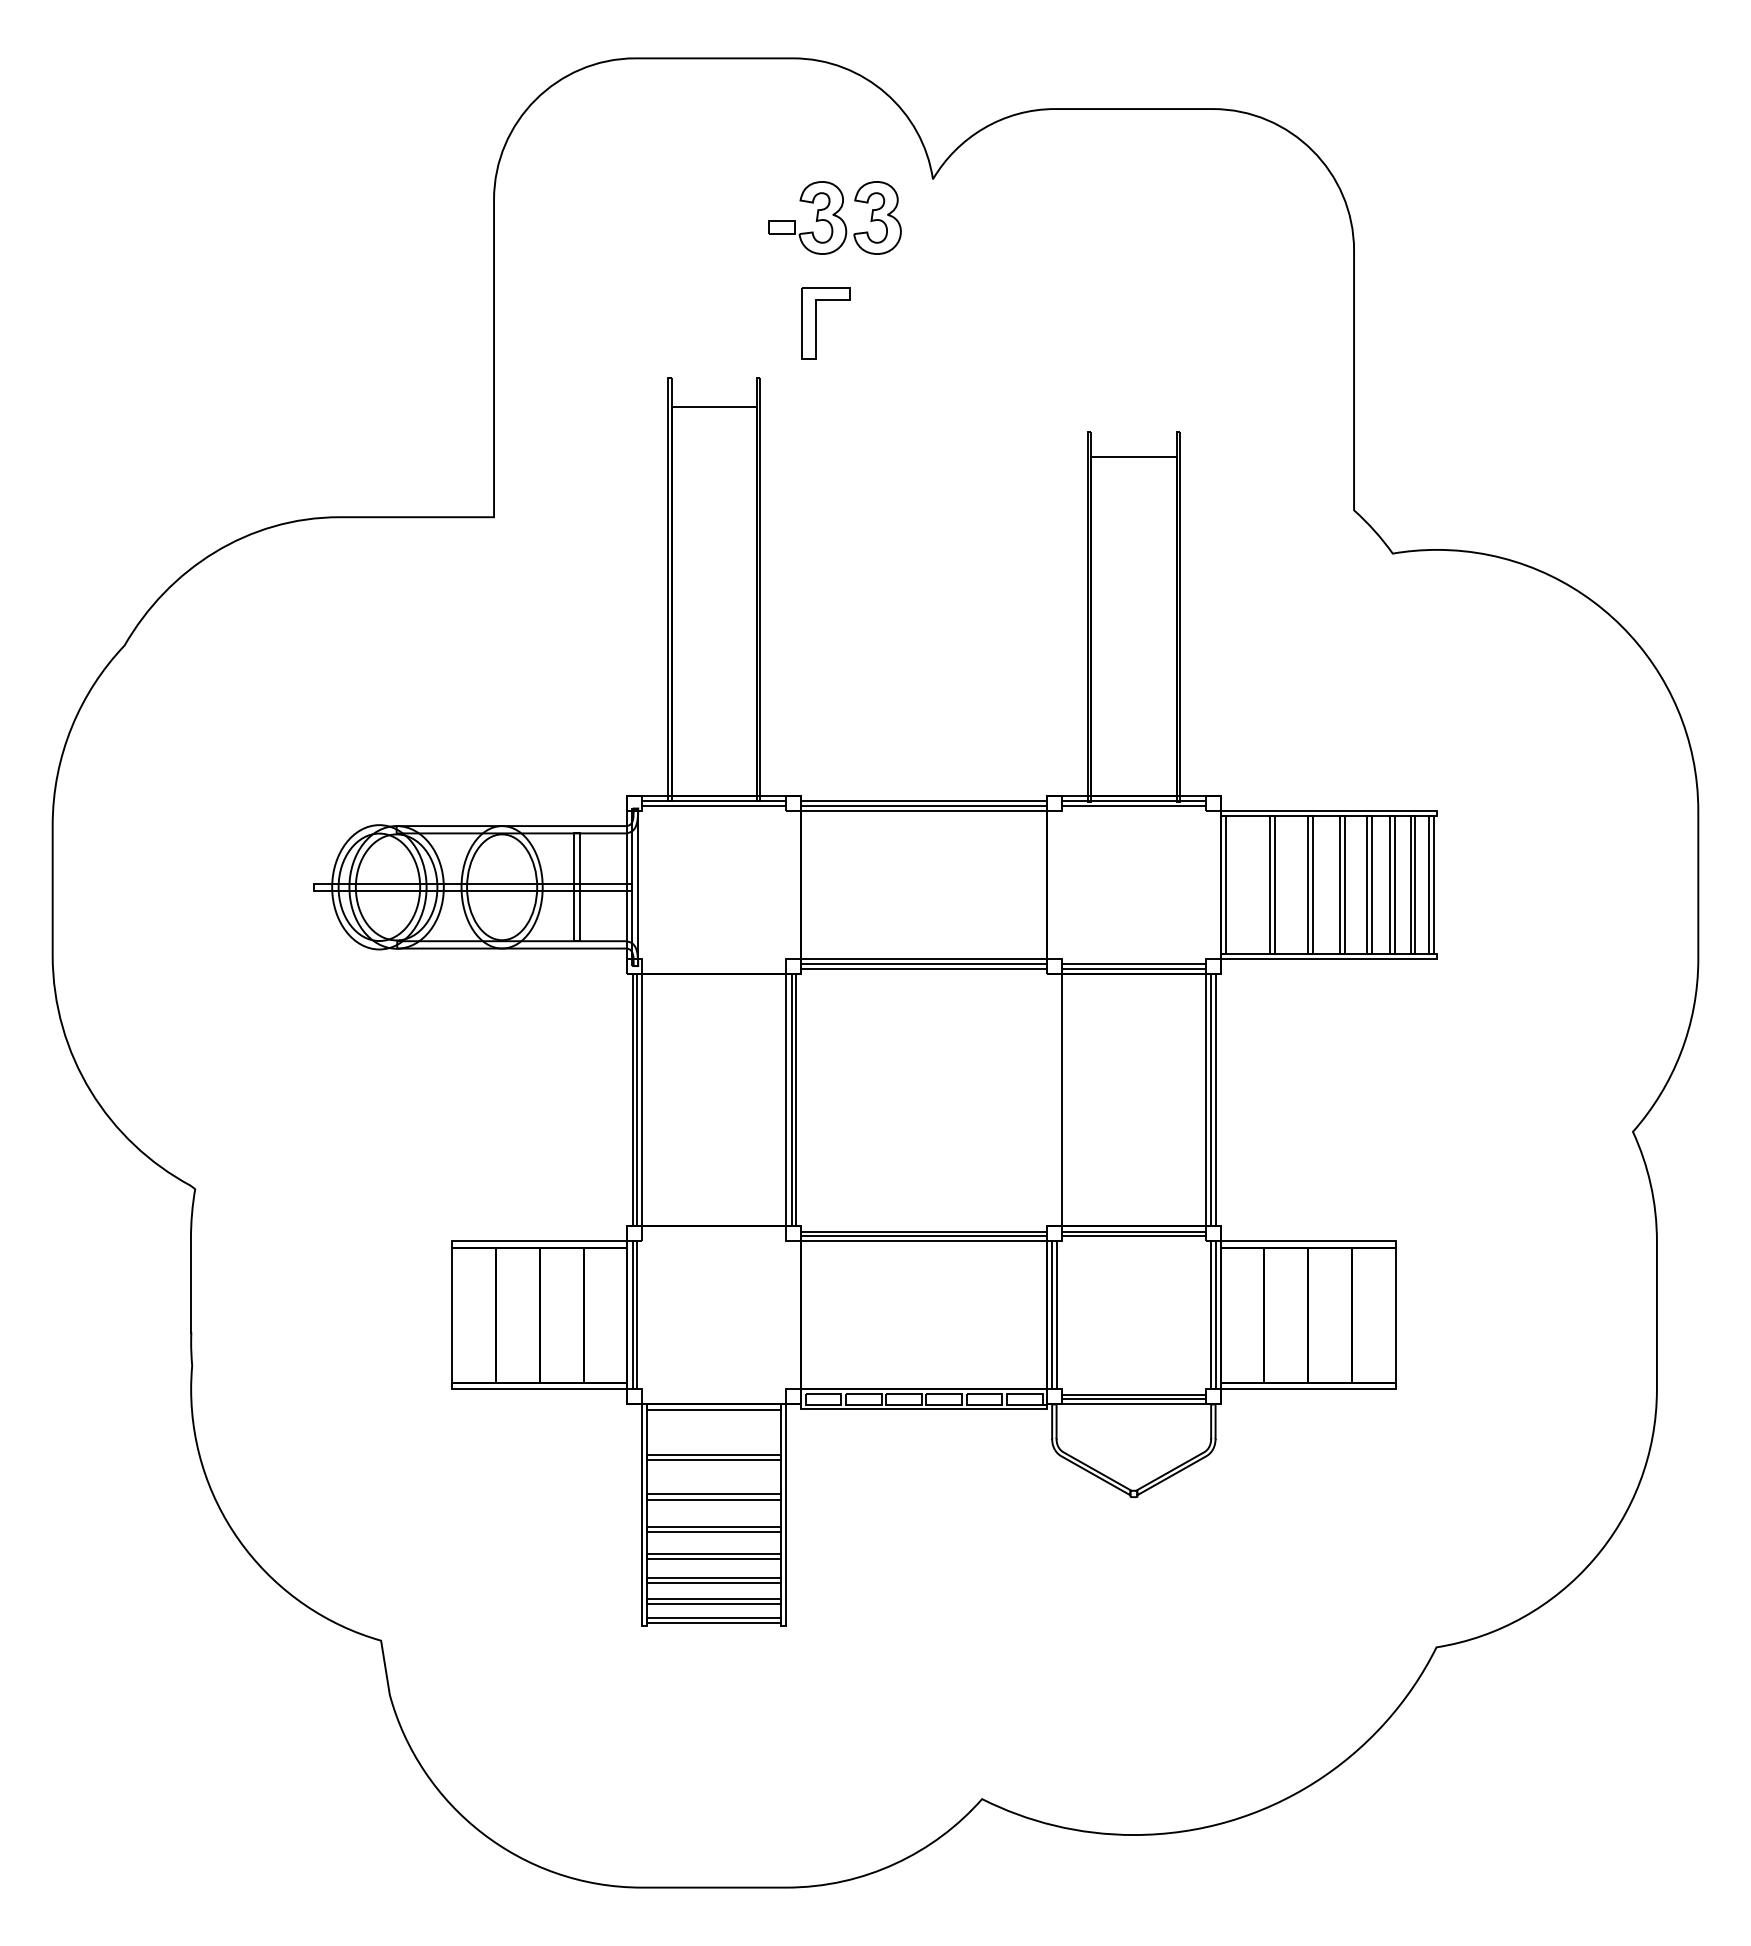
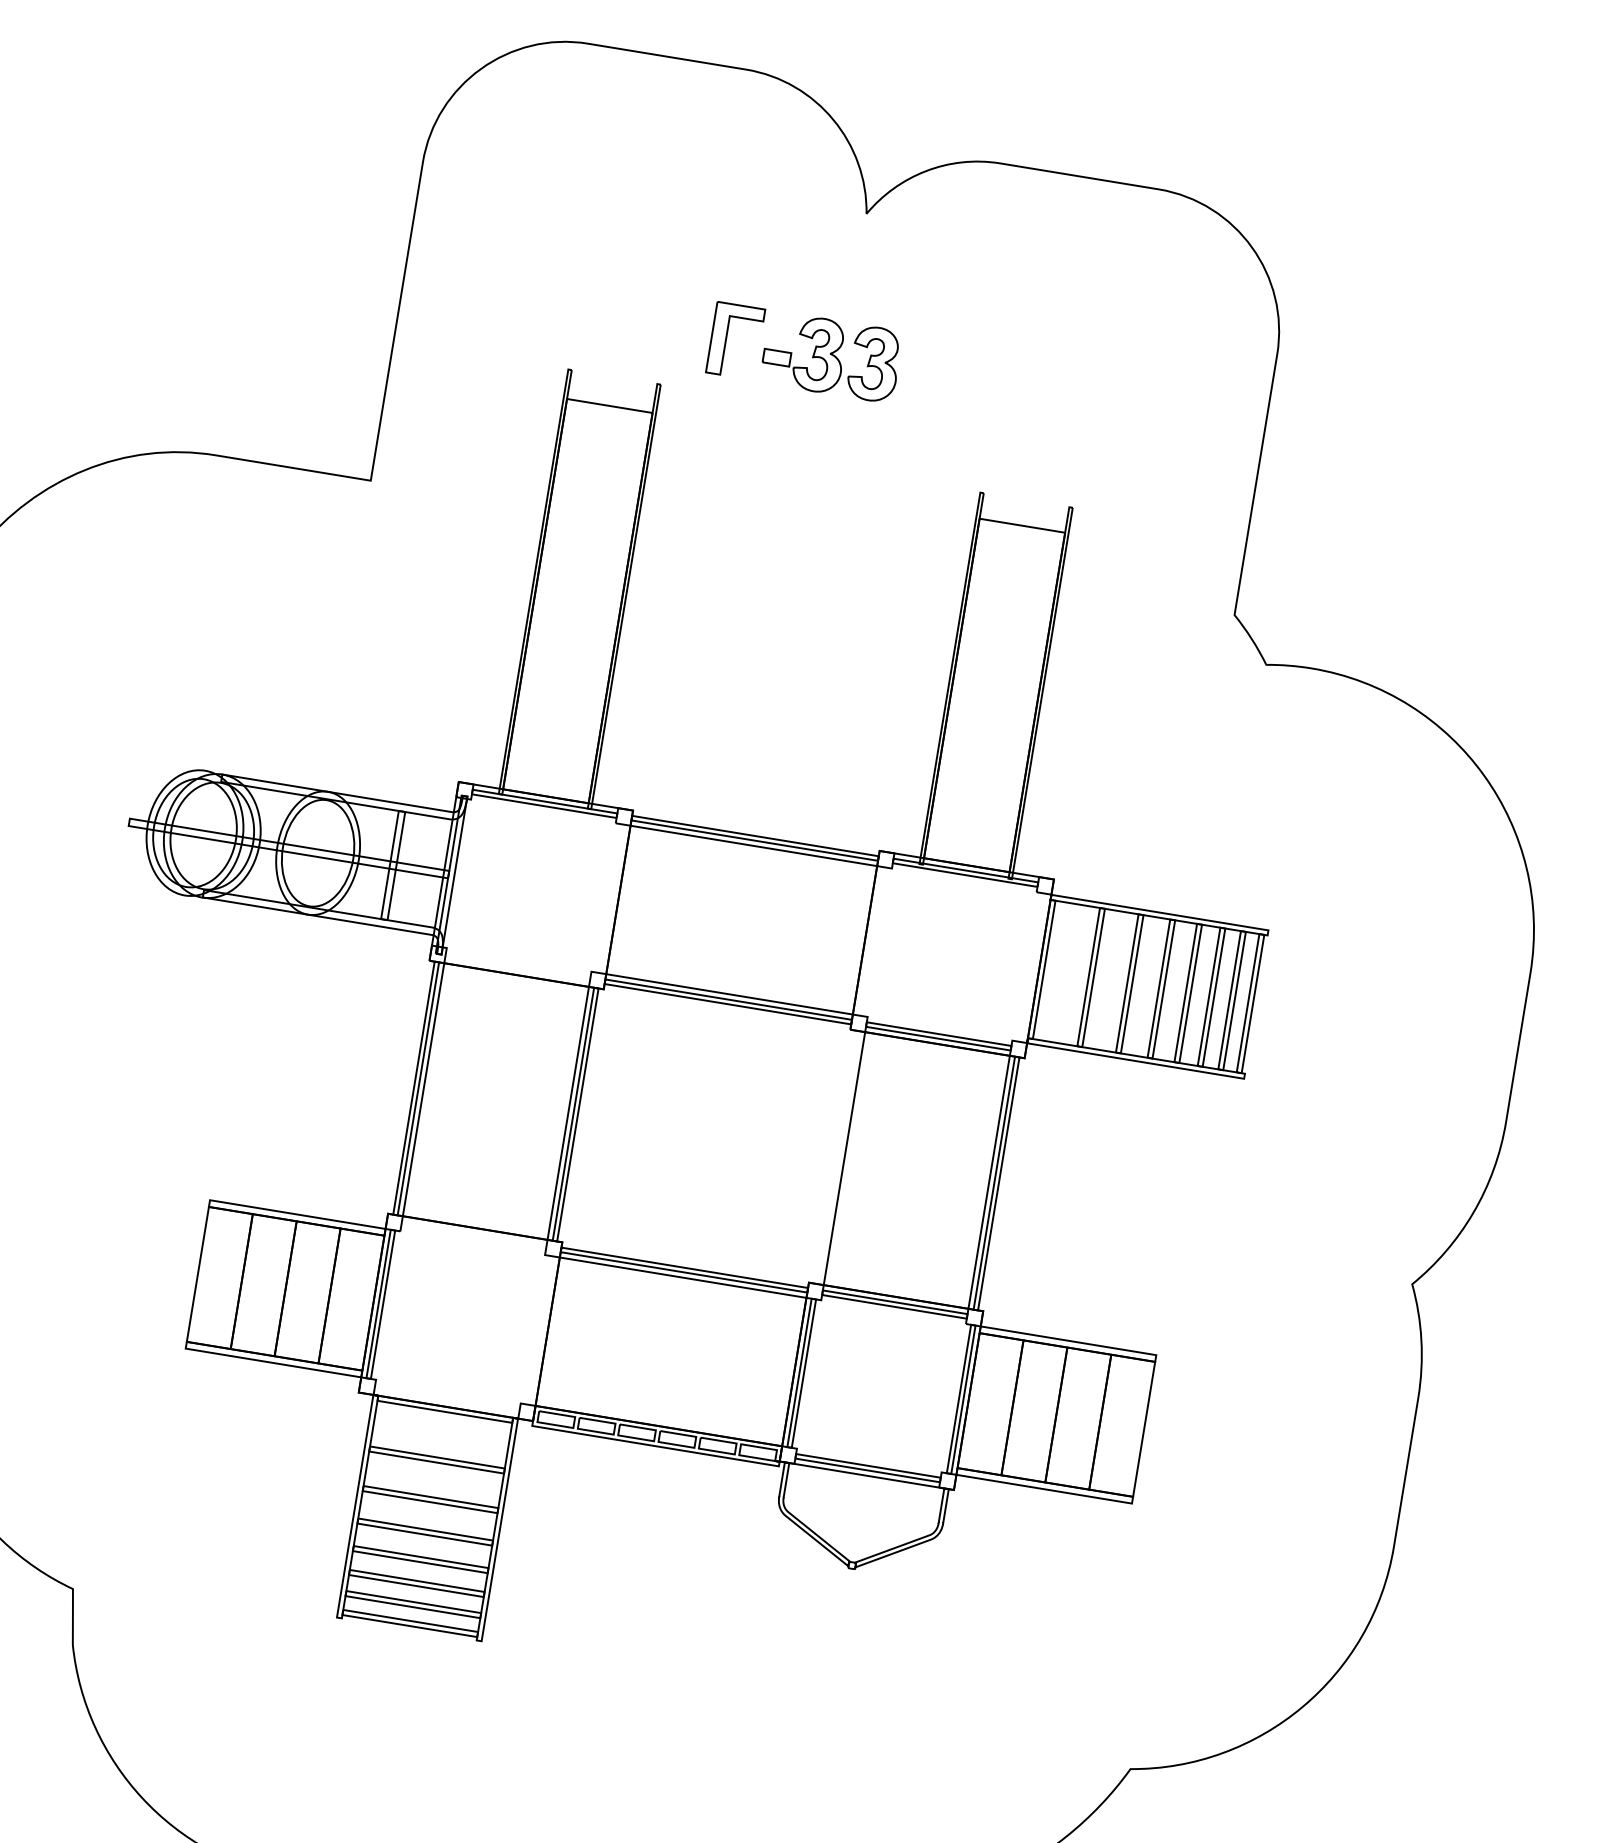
part: (834, 217) -> (831, 356), moved

